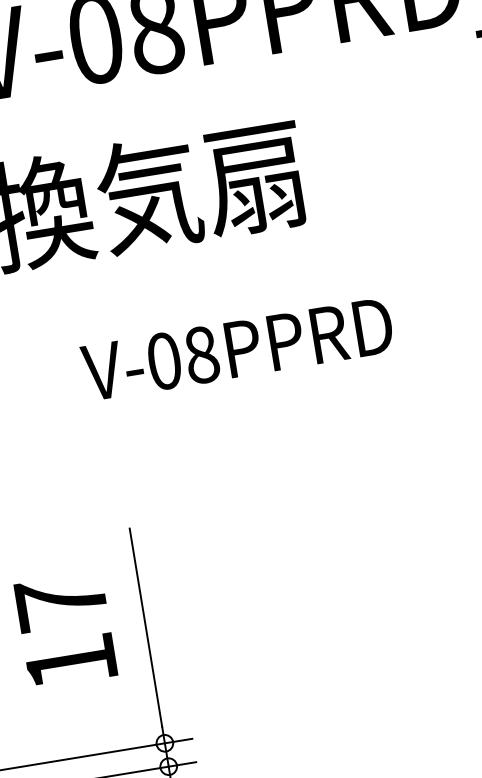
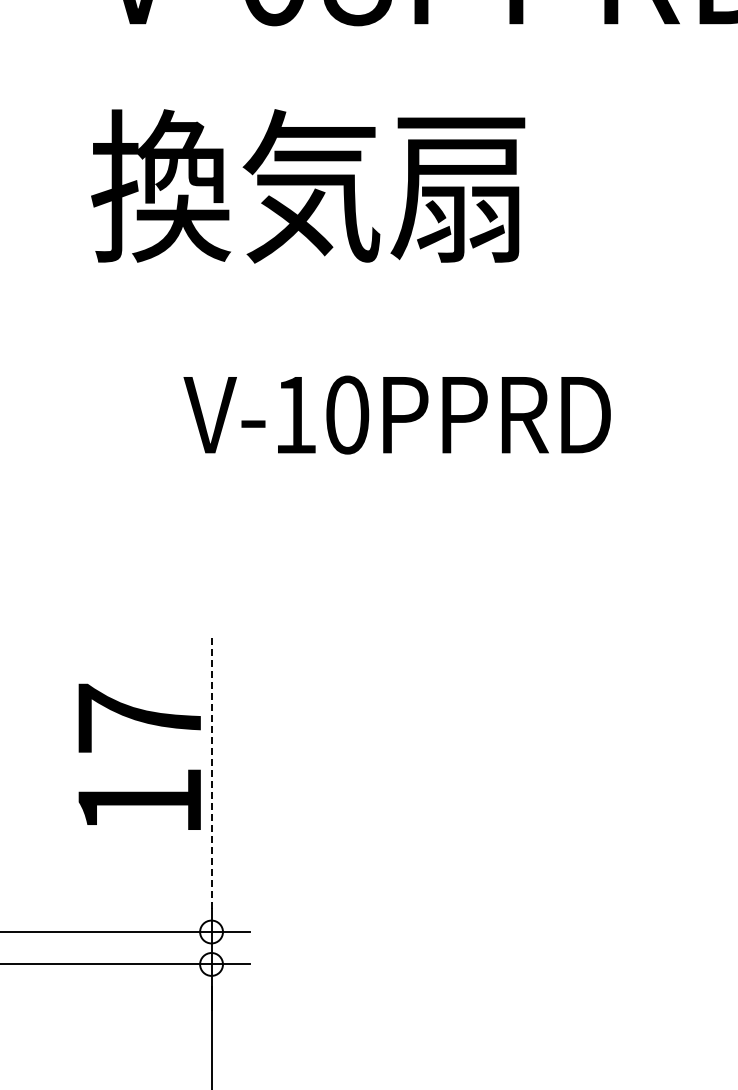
text: (183, 357) -> (321, 414), V-08PPRD -> V-10PPRD
line: (145, 627) -> (211, 771), solid -> dashed
text: (65, 629) -> (139, 756), moved

